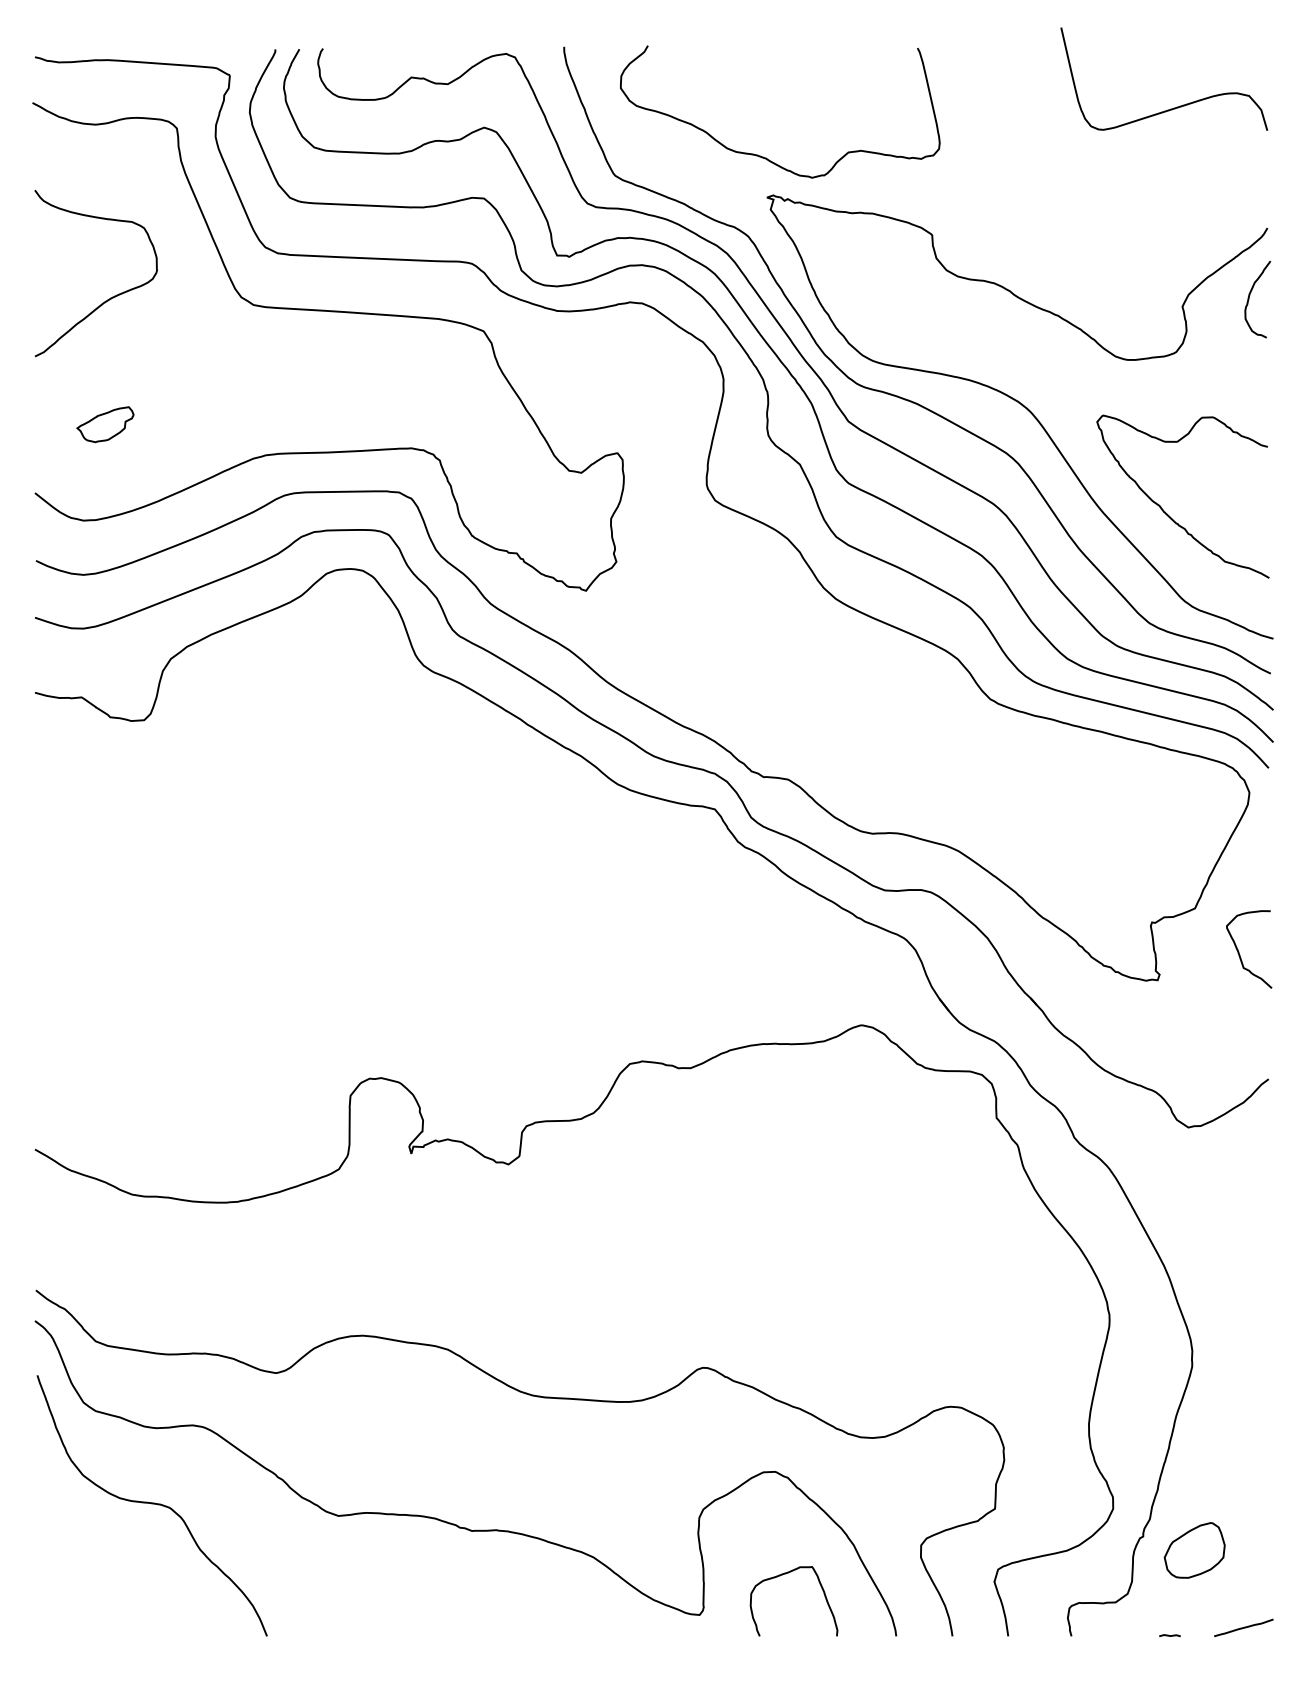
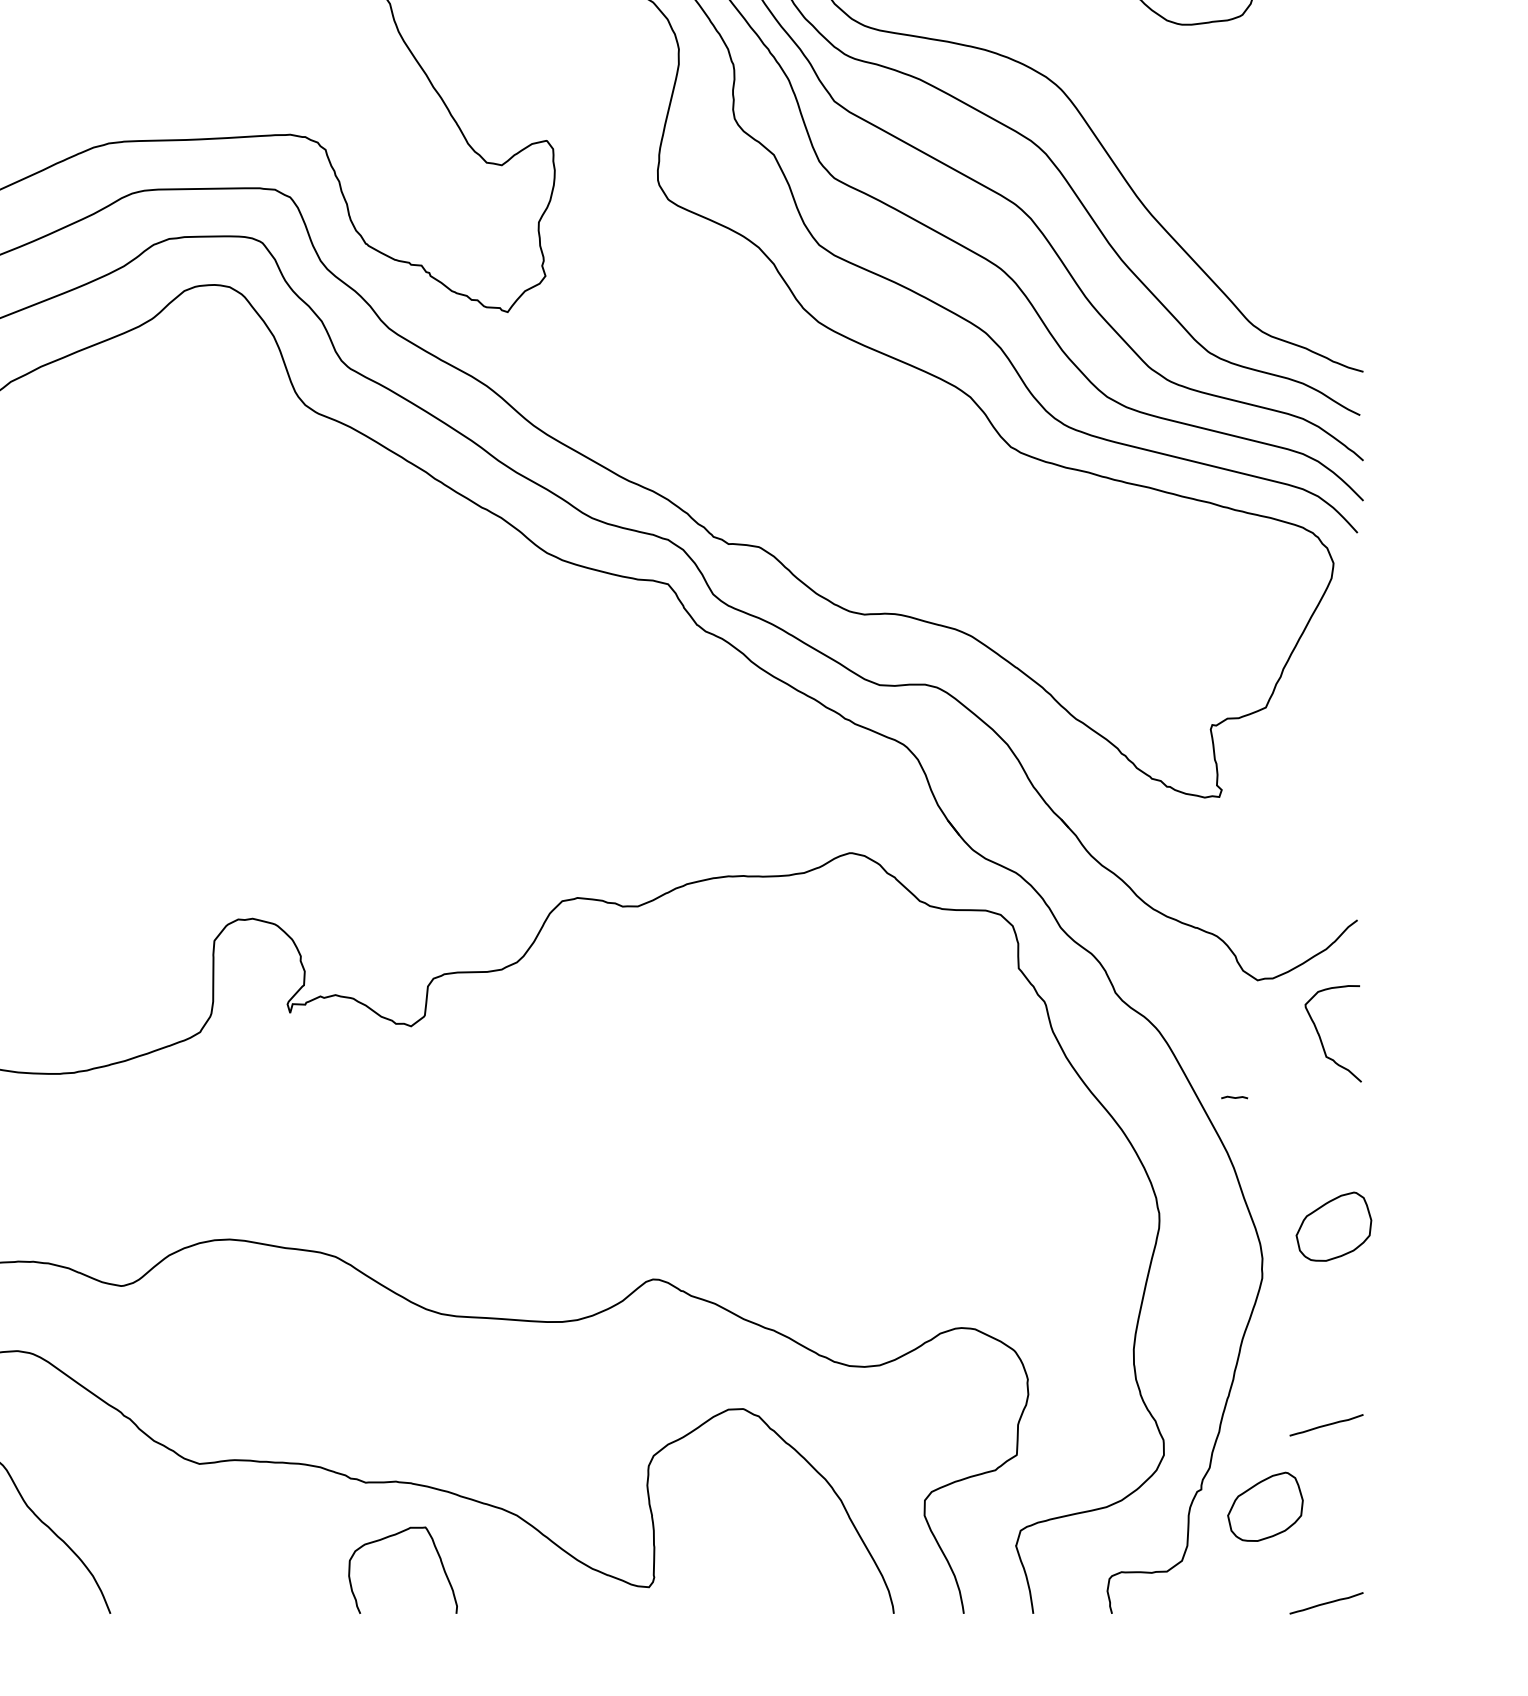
curve: (1166, 512) -> (1230, 214), removed
curve: (1239, 951) -> (1321, 1036), moved
part: (1249, 1325) -> (1333, 1226), added
line: (1243, 1484) -> (1326, 1424), added
curve: (785, 1574) -> (392, 1536), moved
line: (1169, 1635) -> (1234, 1097), moved

